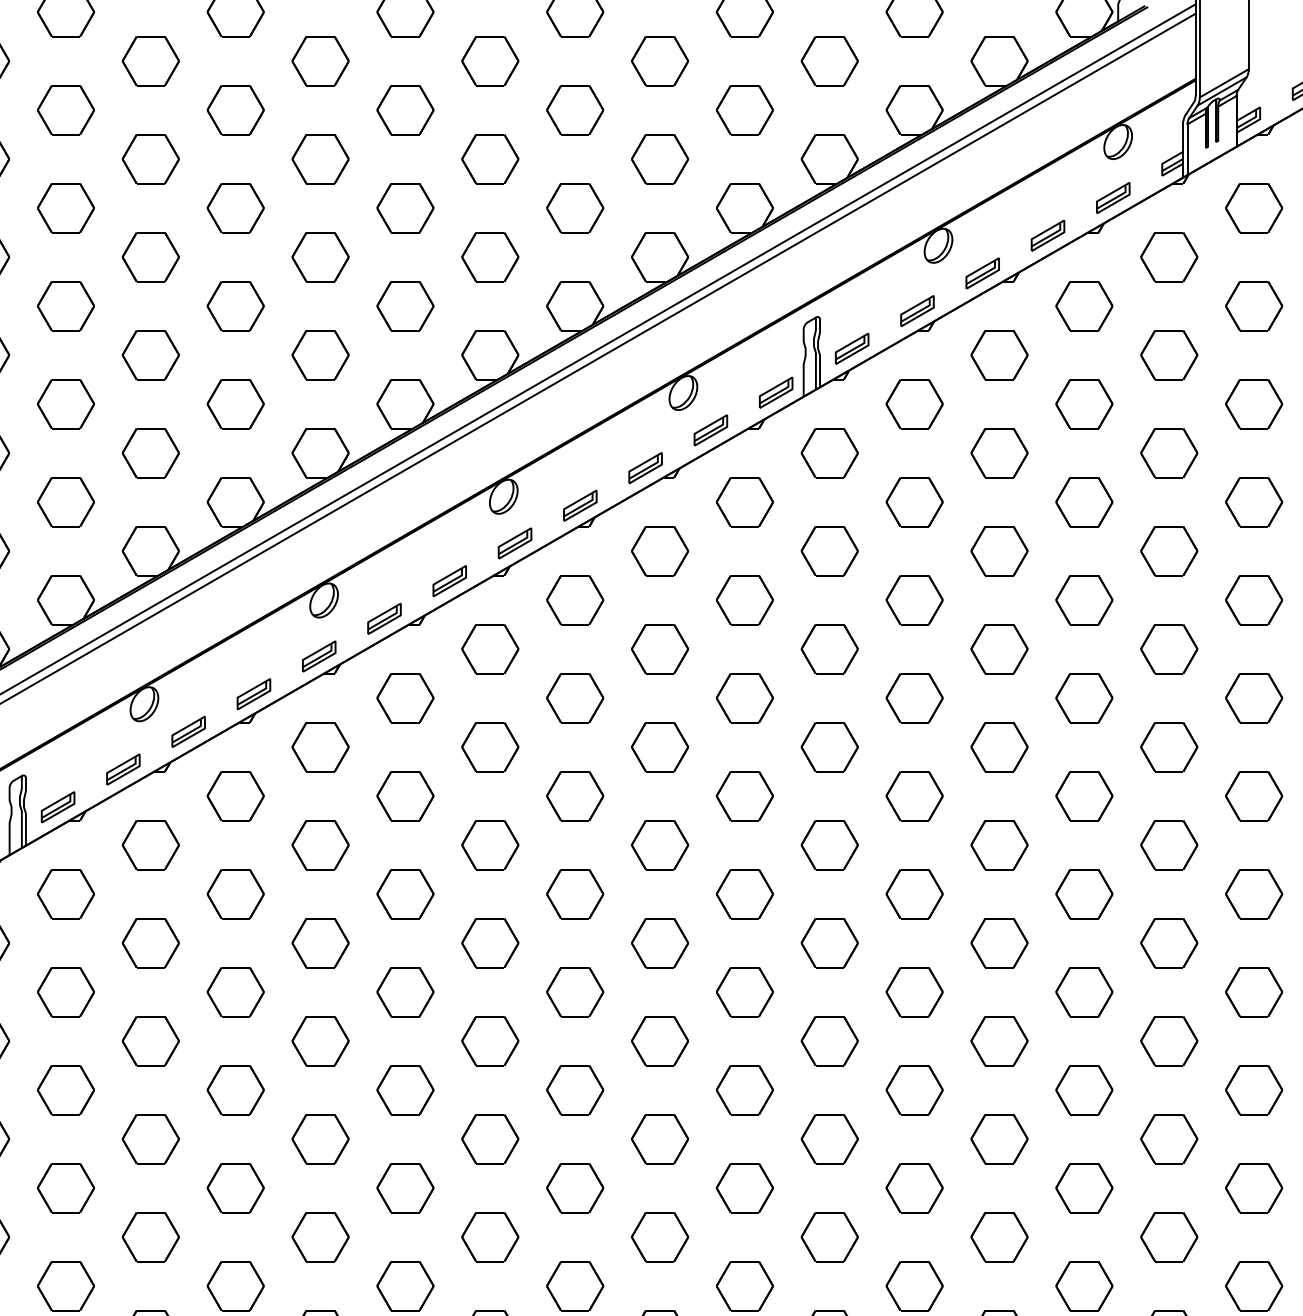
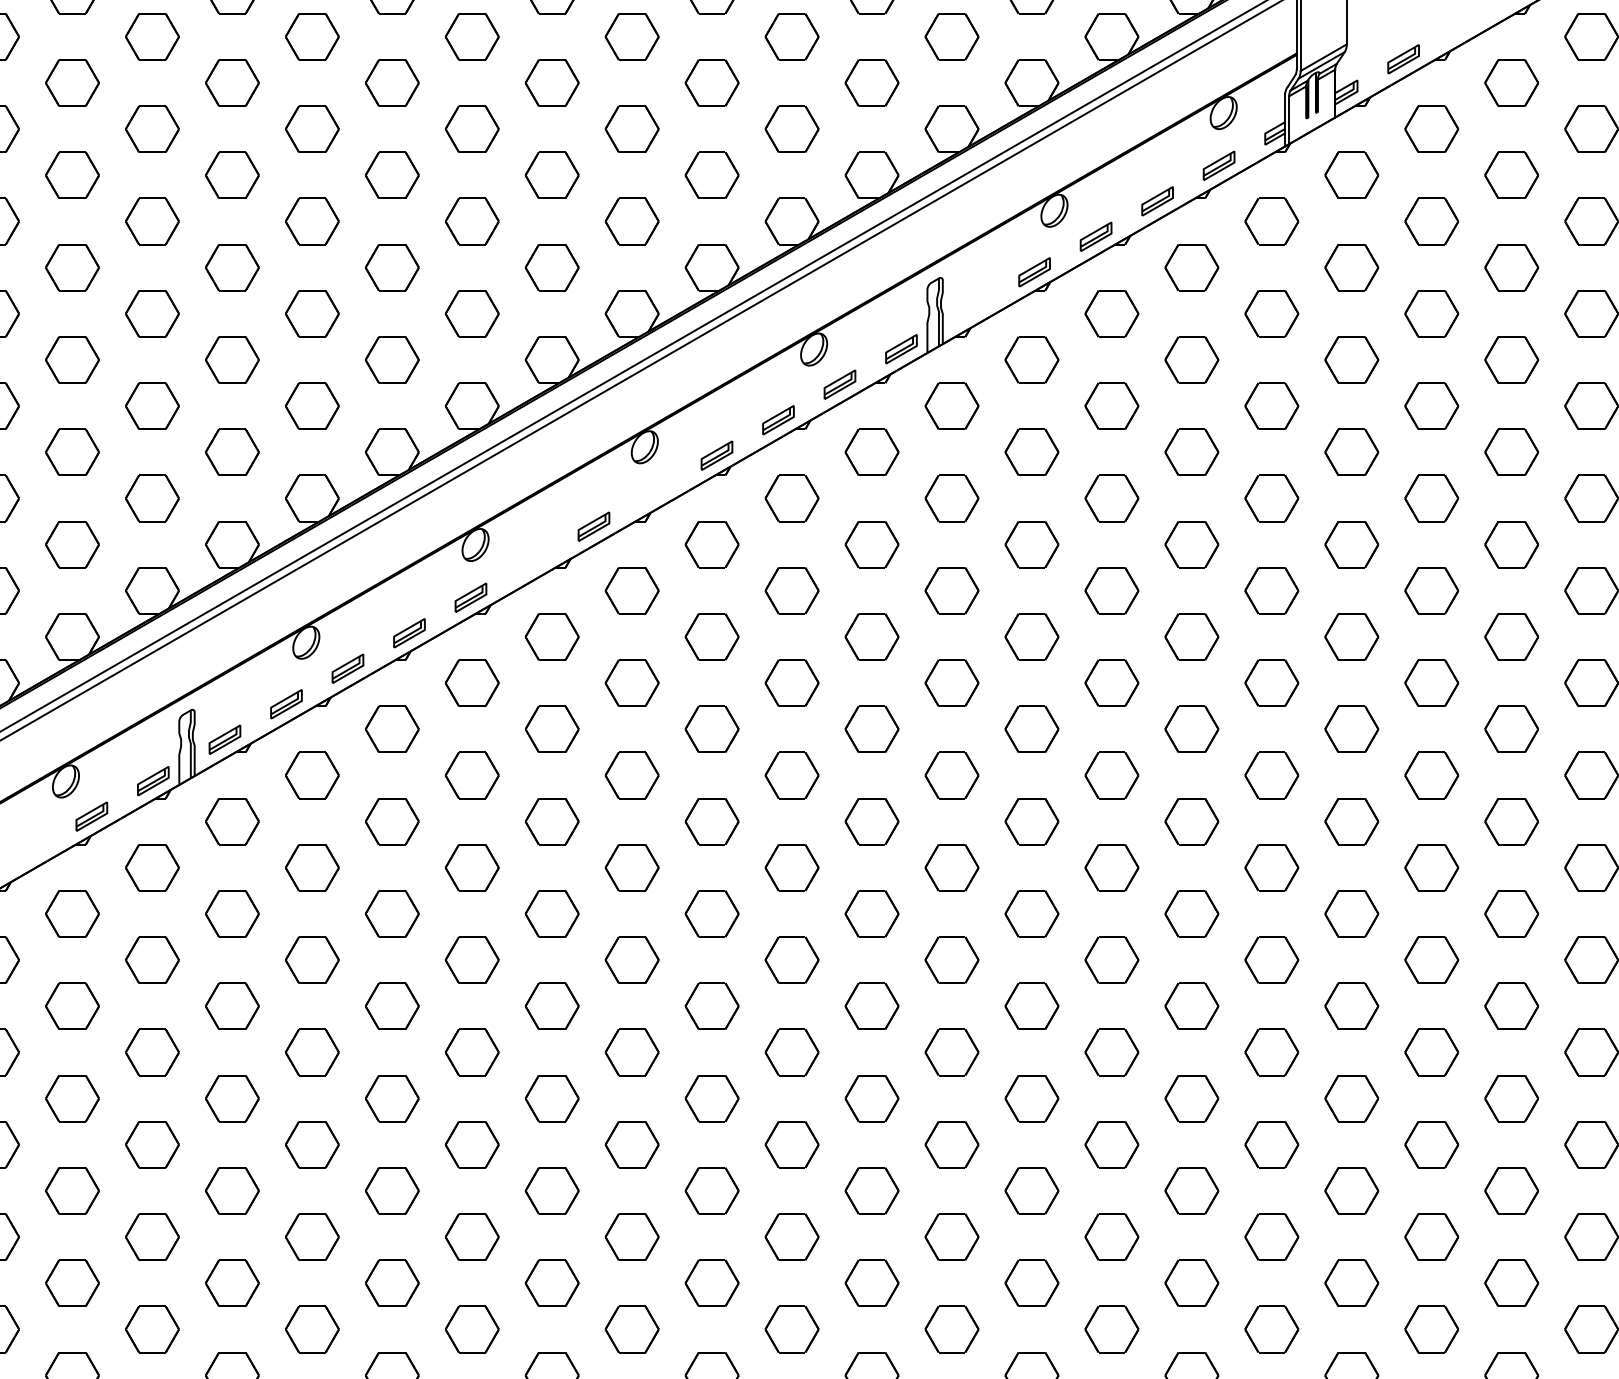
part: (851, 348) -> (972, 307), removed
part: (515, 543) -> (655, 491), removed
part: (384, 619) -> (532, 562), removed

